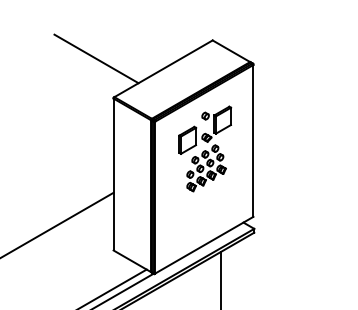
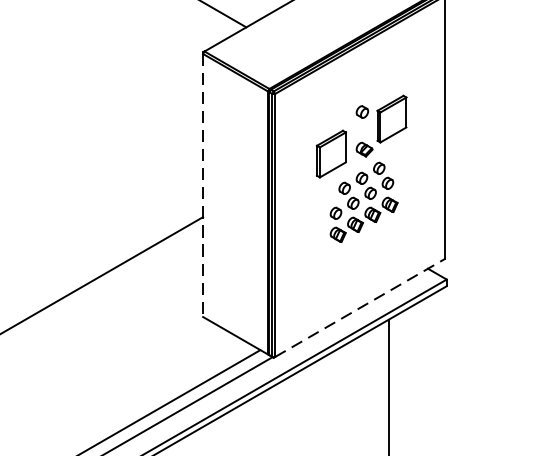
part: (205, 148) -> (362, 168), moved
line: (113, 174) -> (202, 185), solid -> dashed
line: (204, 245) -> (360, 308), solid -> dashed

